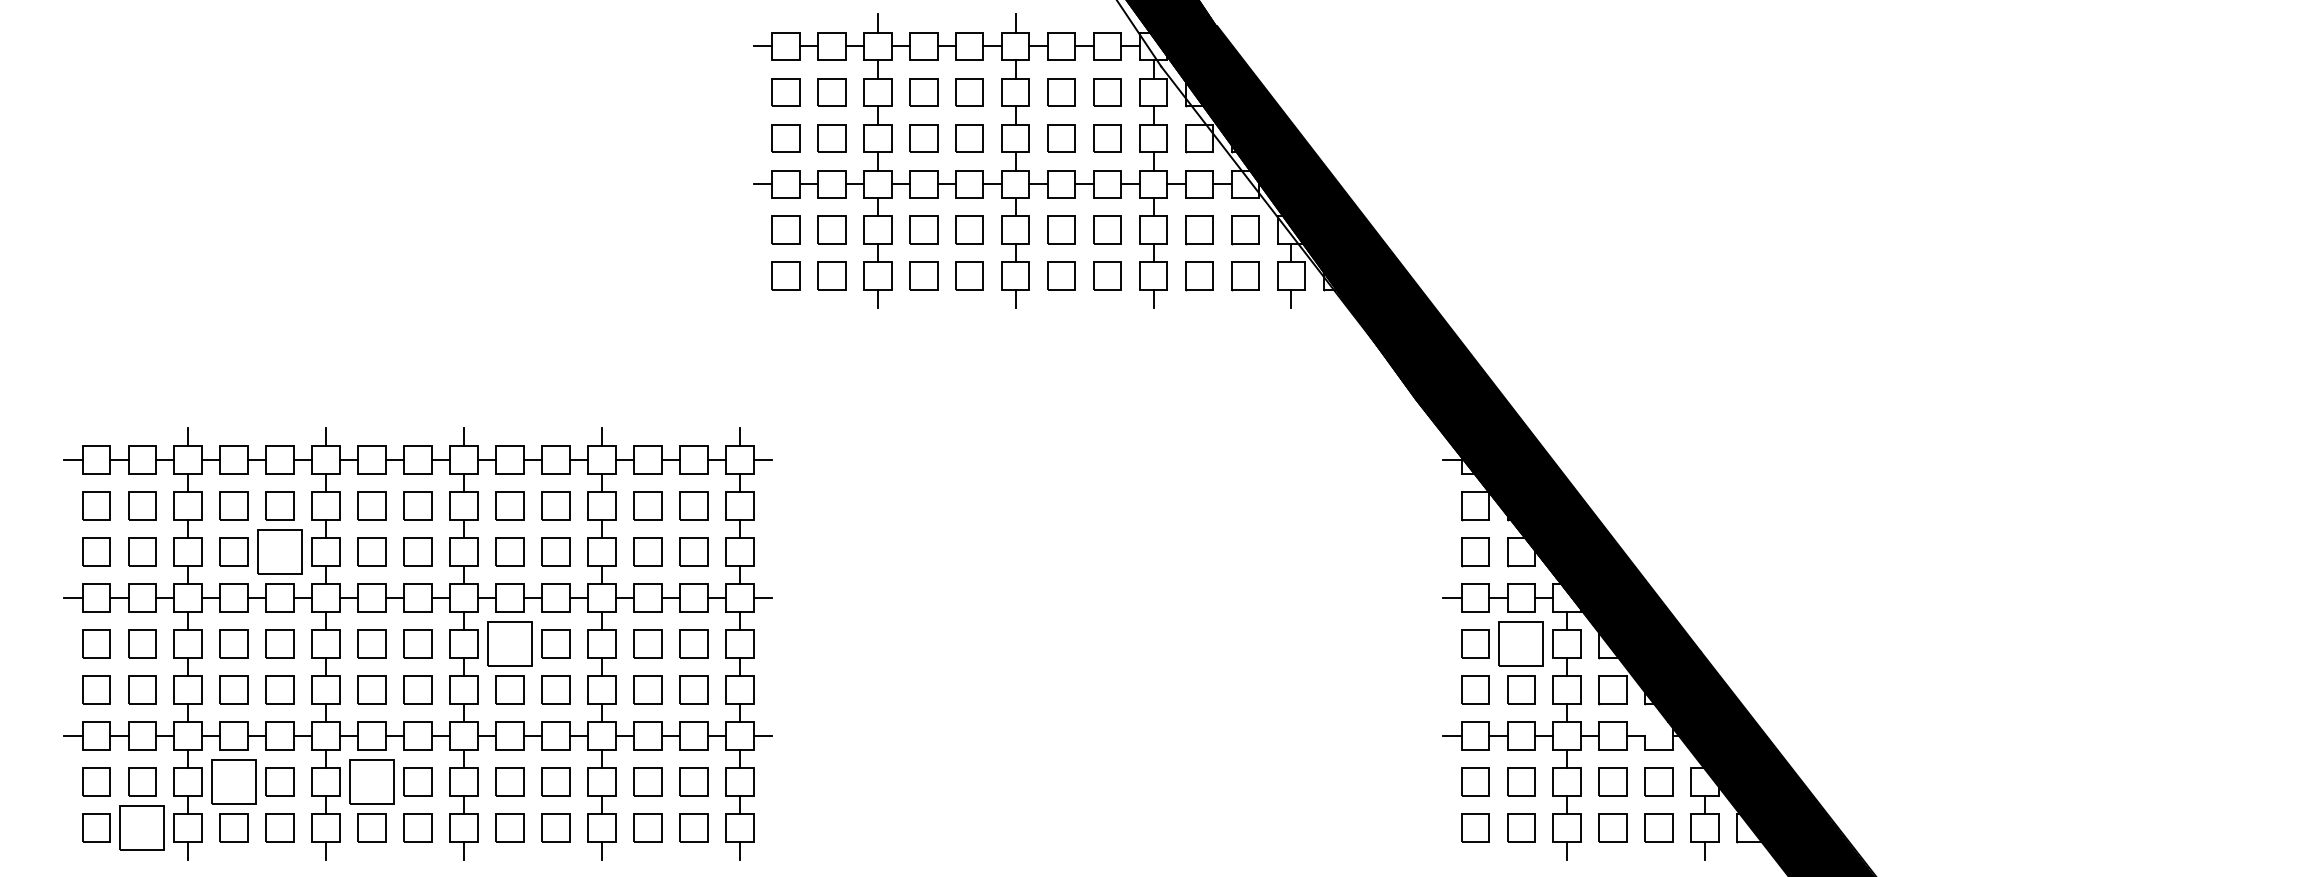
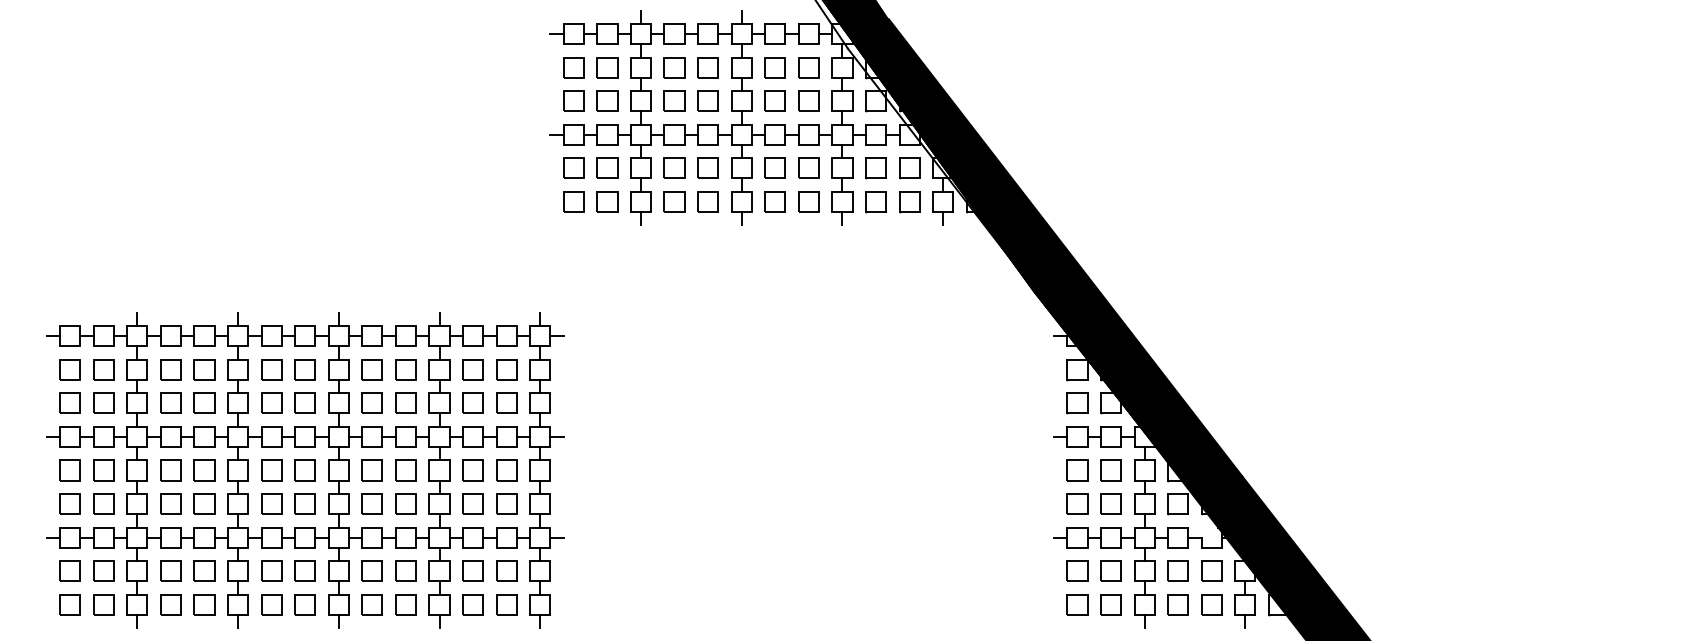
part: (279, 551) -> (204, 403), size x0.62
part: (509, 643) -> (372, 470), size x0.62
part: (1521, 643) -> (1111, 470), size x0.62
part: (233, 781) -> (170, 571), size x0.62
part: (371, 781) -> (271, 571), size x0.62
part: (142, 827) -> (103, 604), size x0.62

